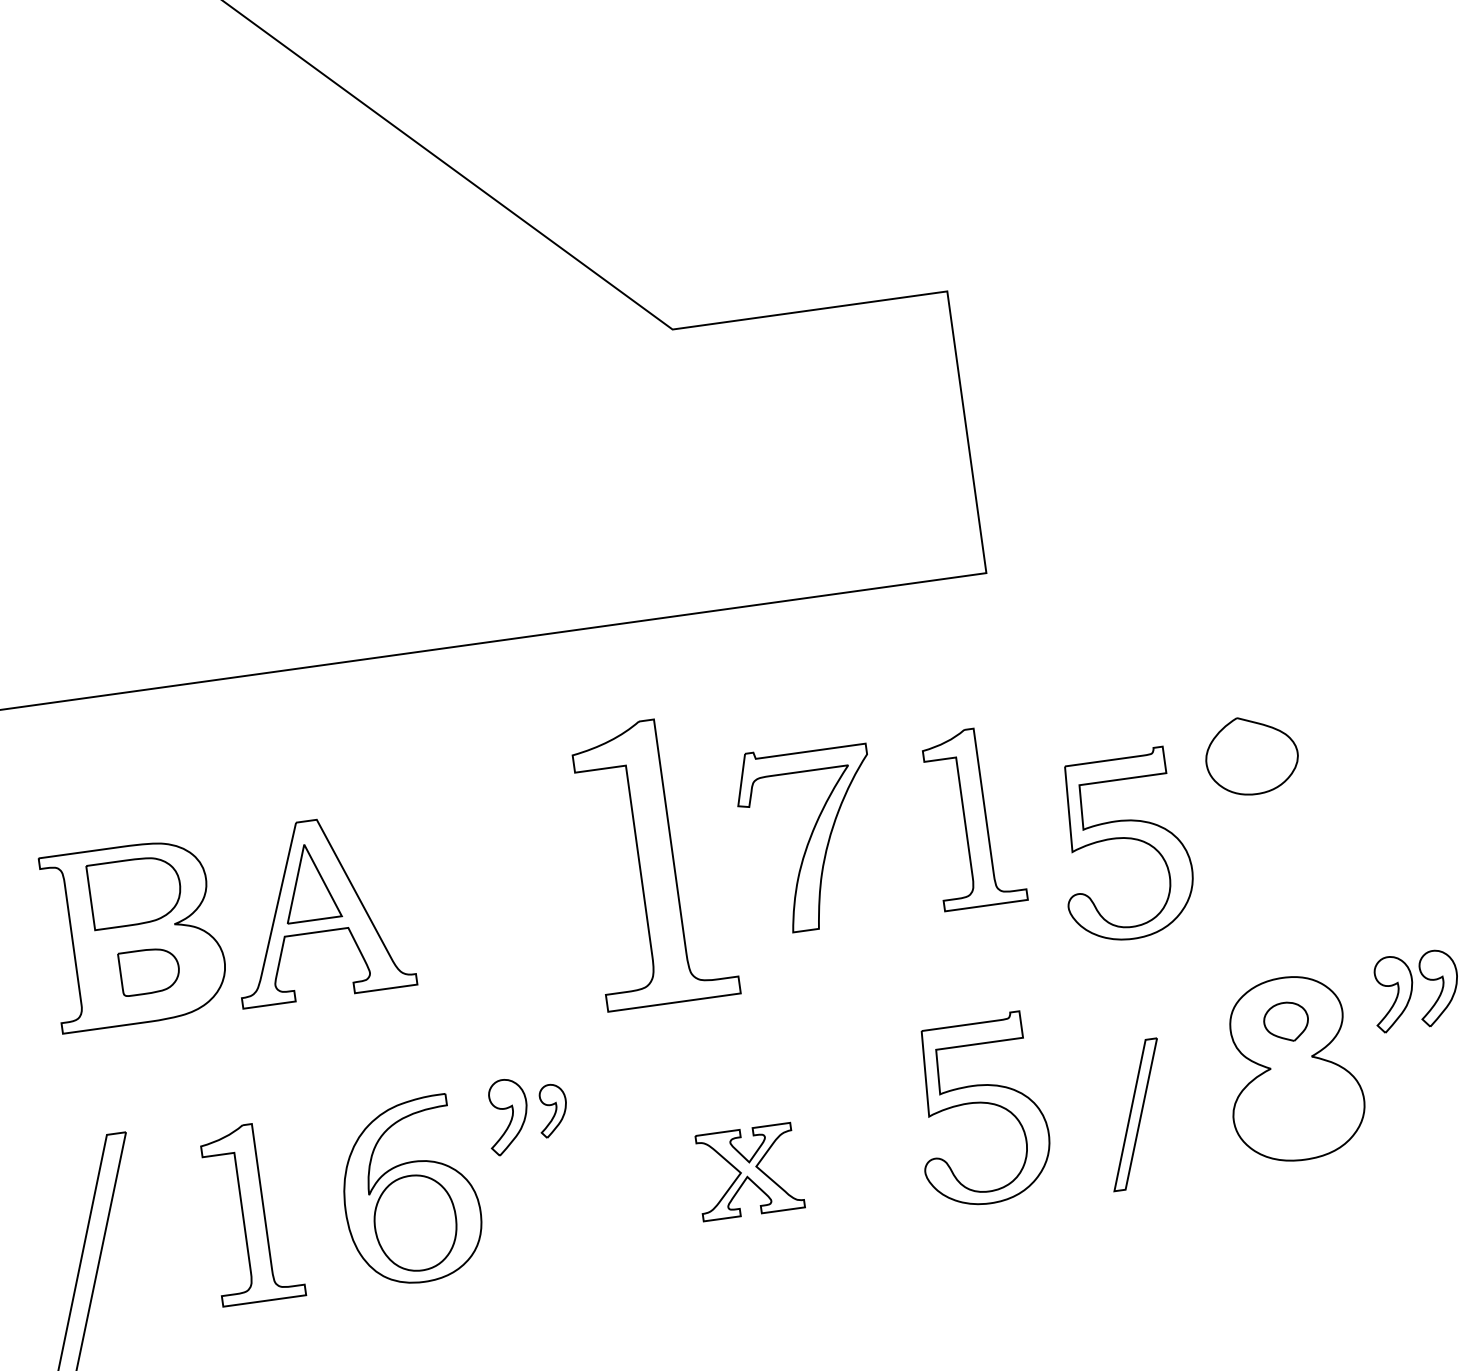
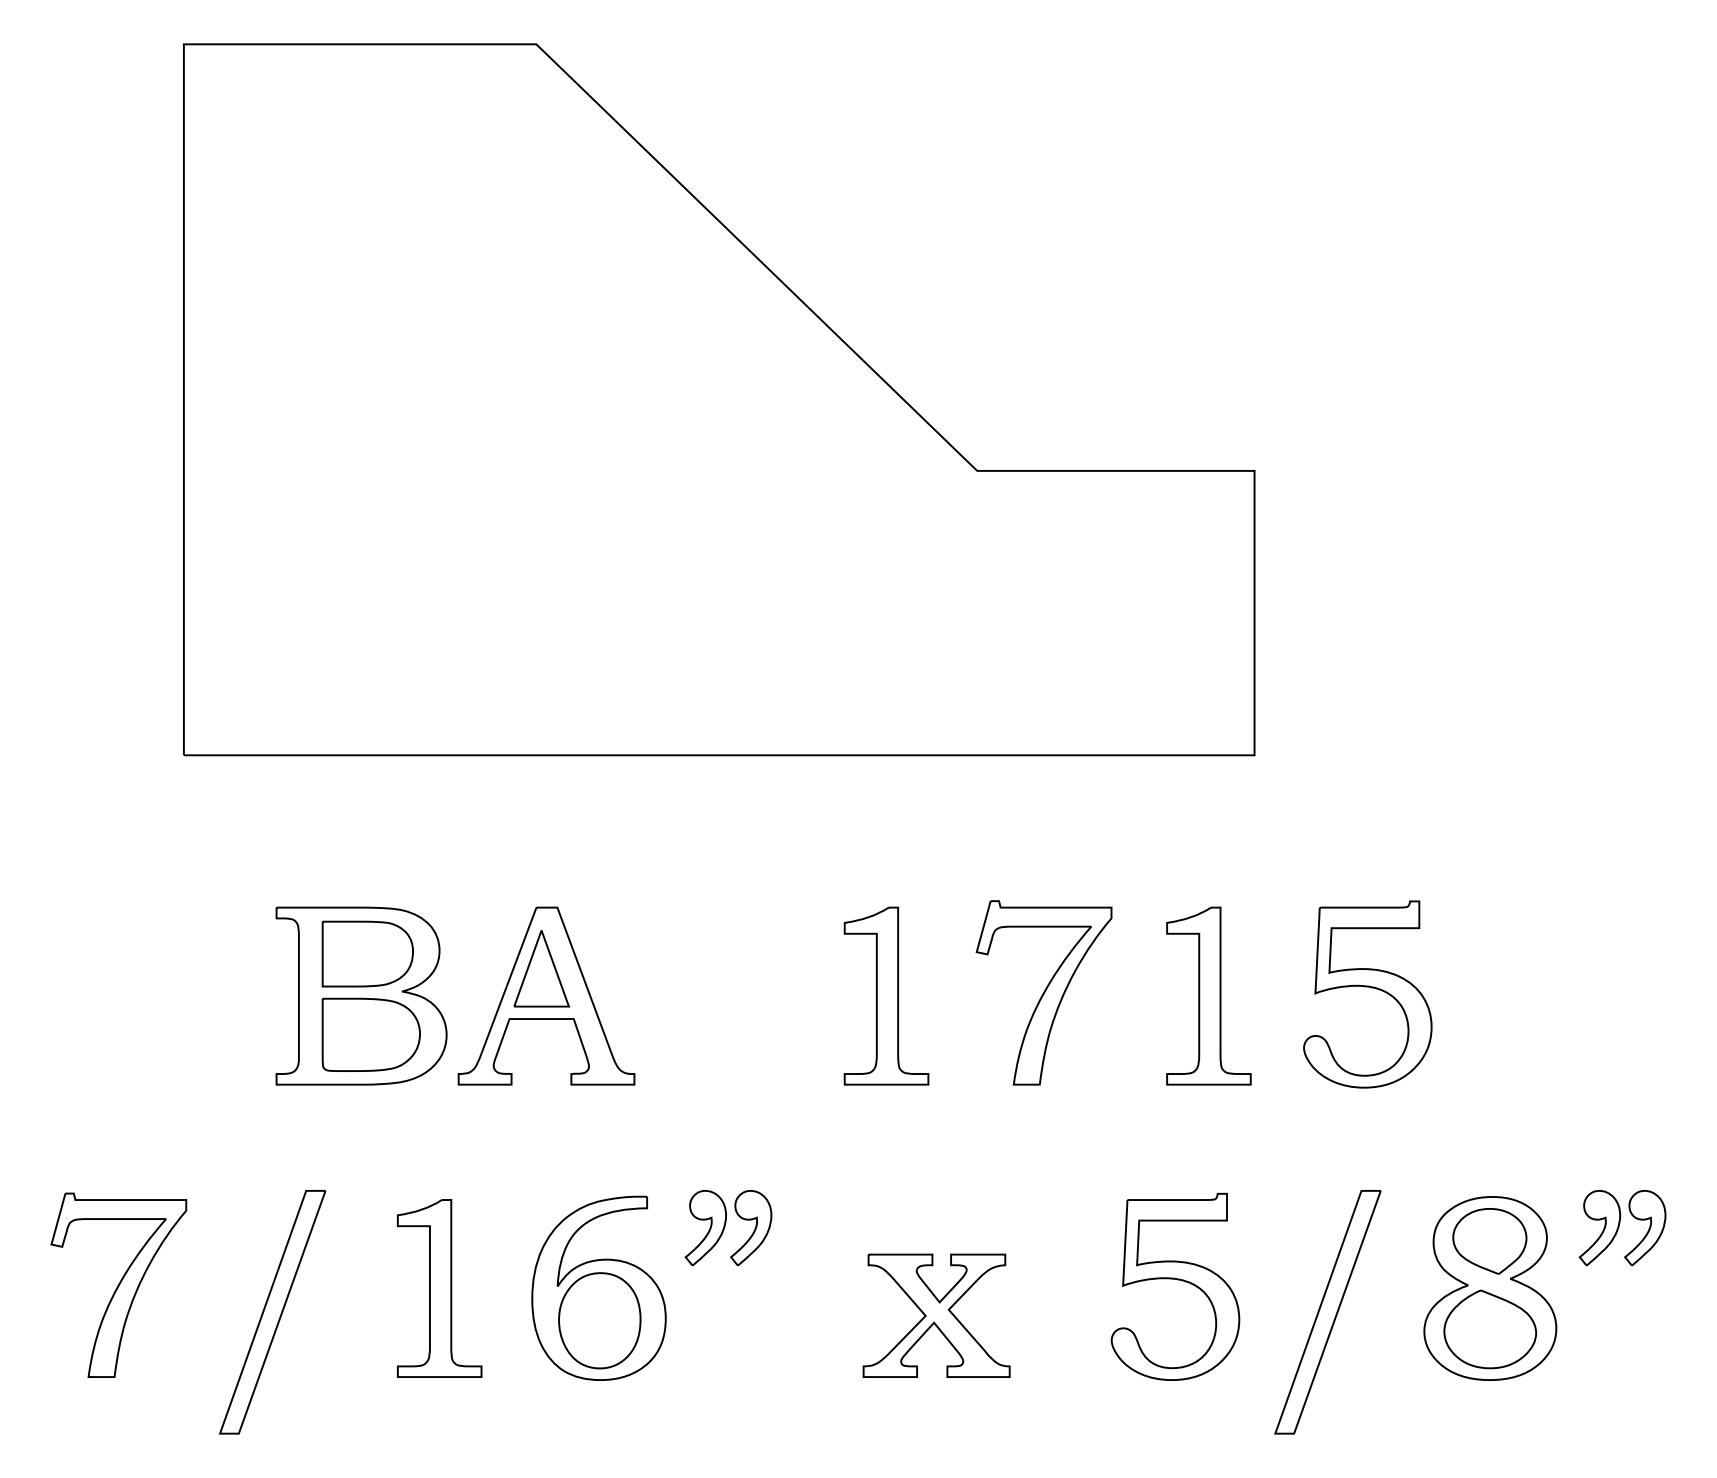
part: (1250, 755) -> (1489, 1329), moved
part: (1123, 839) -> (1367, 987), moved
part: (654, 861) -> (886, 995), size x0.62
part: (149, 971) -> (370, 1034), size x1.67
part: (1285, 1022) -> (1489, 1241), size x1.67
part: (553, 1110) -> (751, 1228), size x1.43
part: (1135, 1114) -> (1327, 1312), size x1.67
part: (748, 1171) -> (936, 1315), size x1.43

